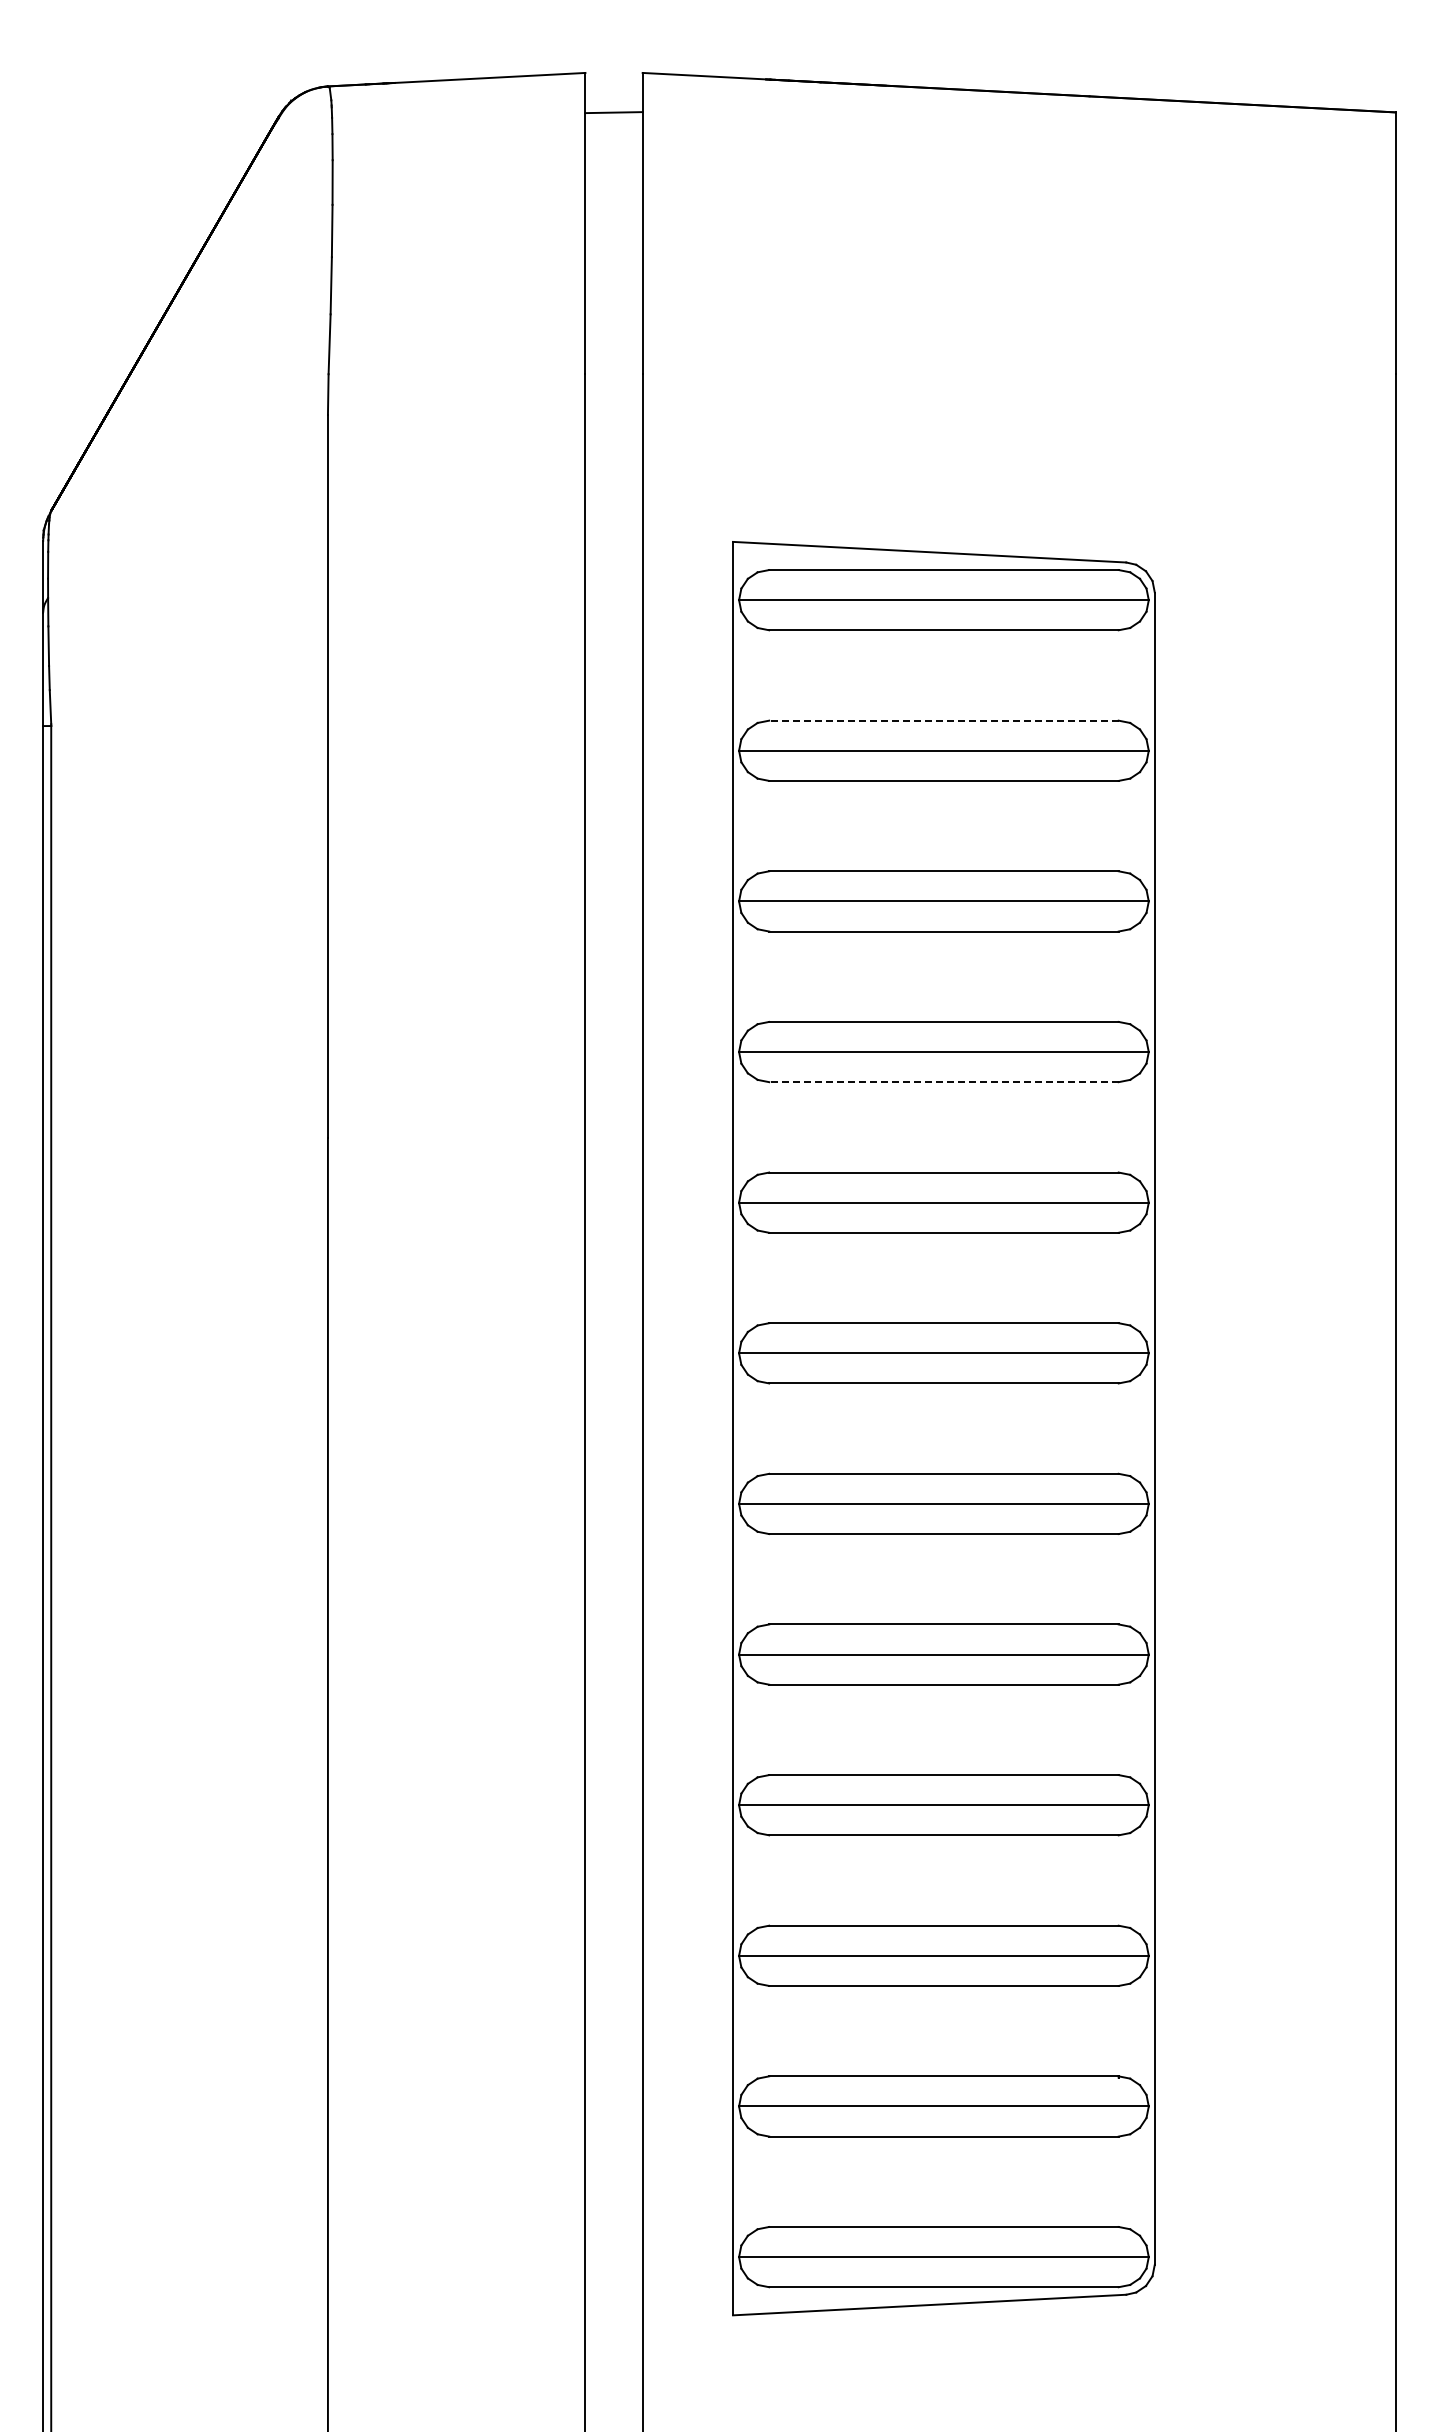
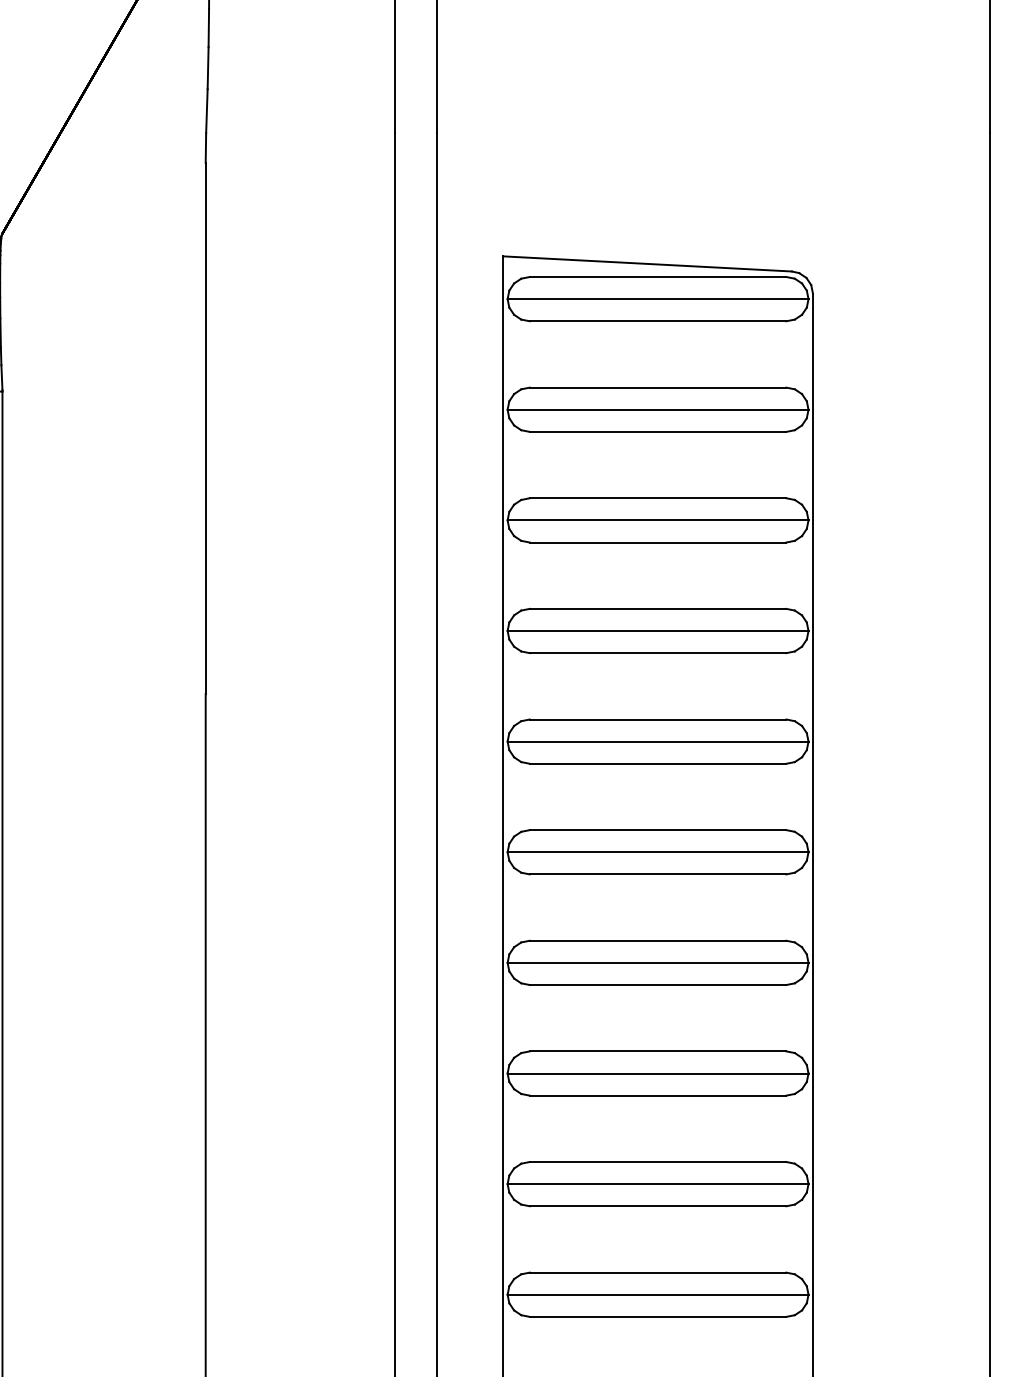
line: (943, 720) -> (657, 387), dashed -> solid
line: (943, 1082) -> (657, 653), dashed -> solid

